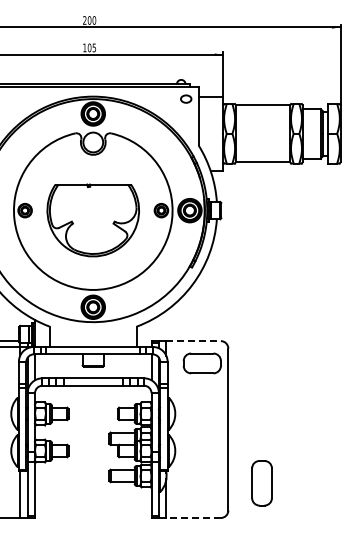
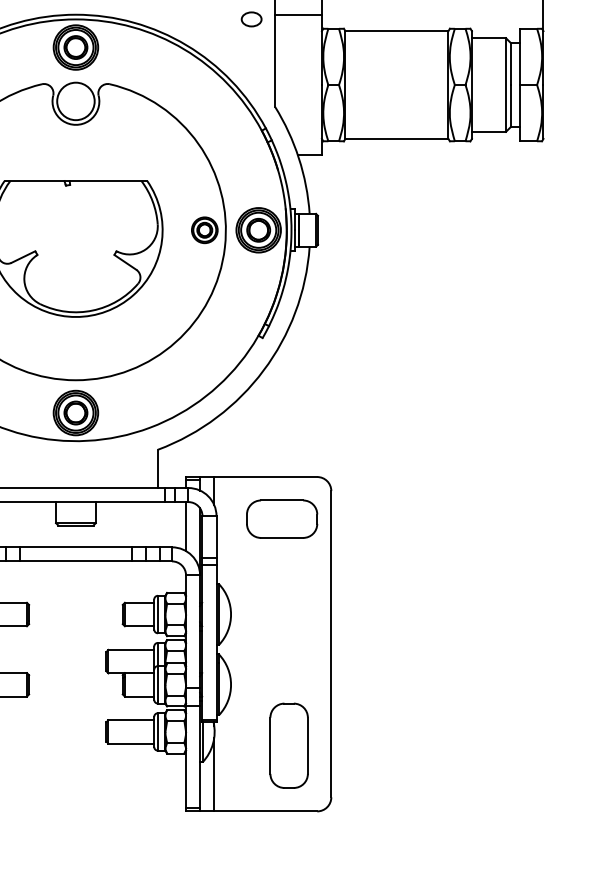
line: (194, 341) -> (267, 477), dashed -> solid
part: (261, 483) -> (288, 746), moved
line: (193, 517) -> (265, 810), dashed -> solid

